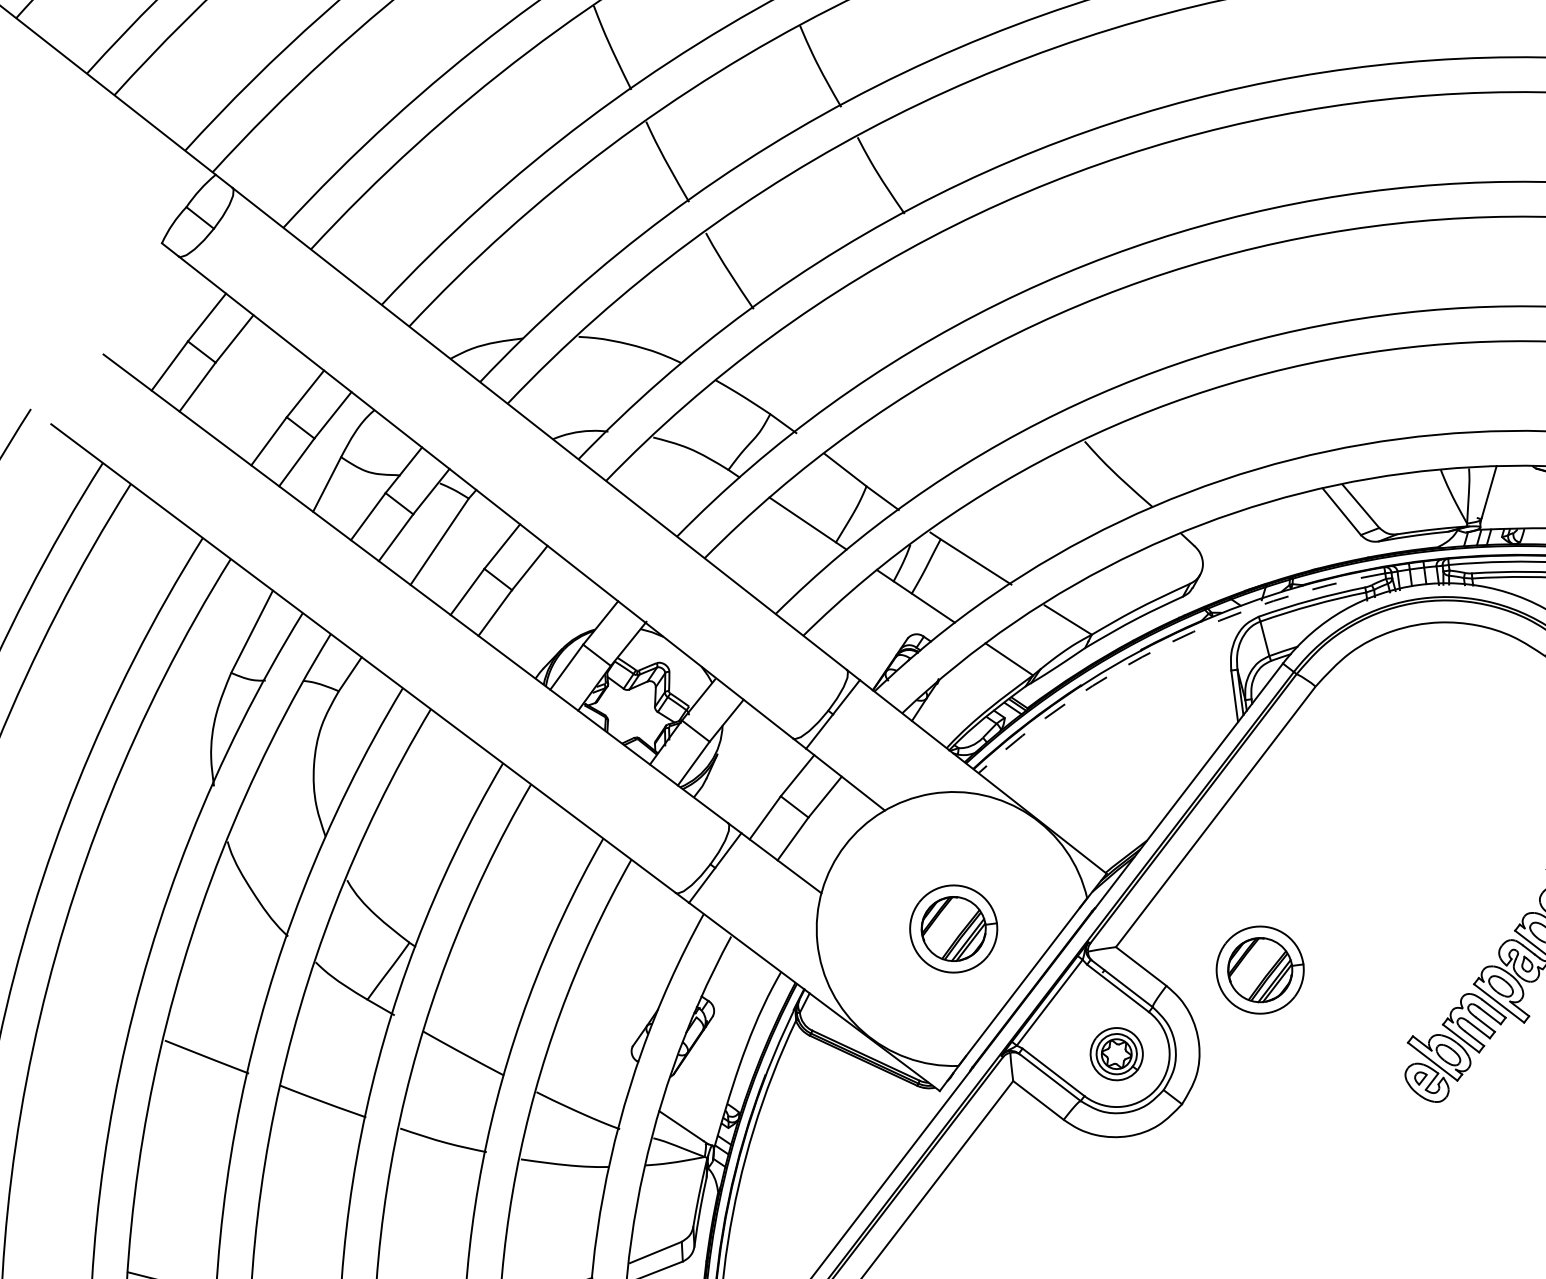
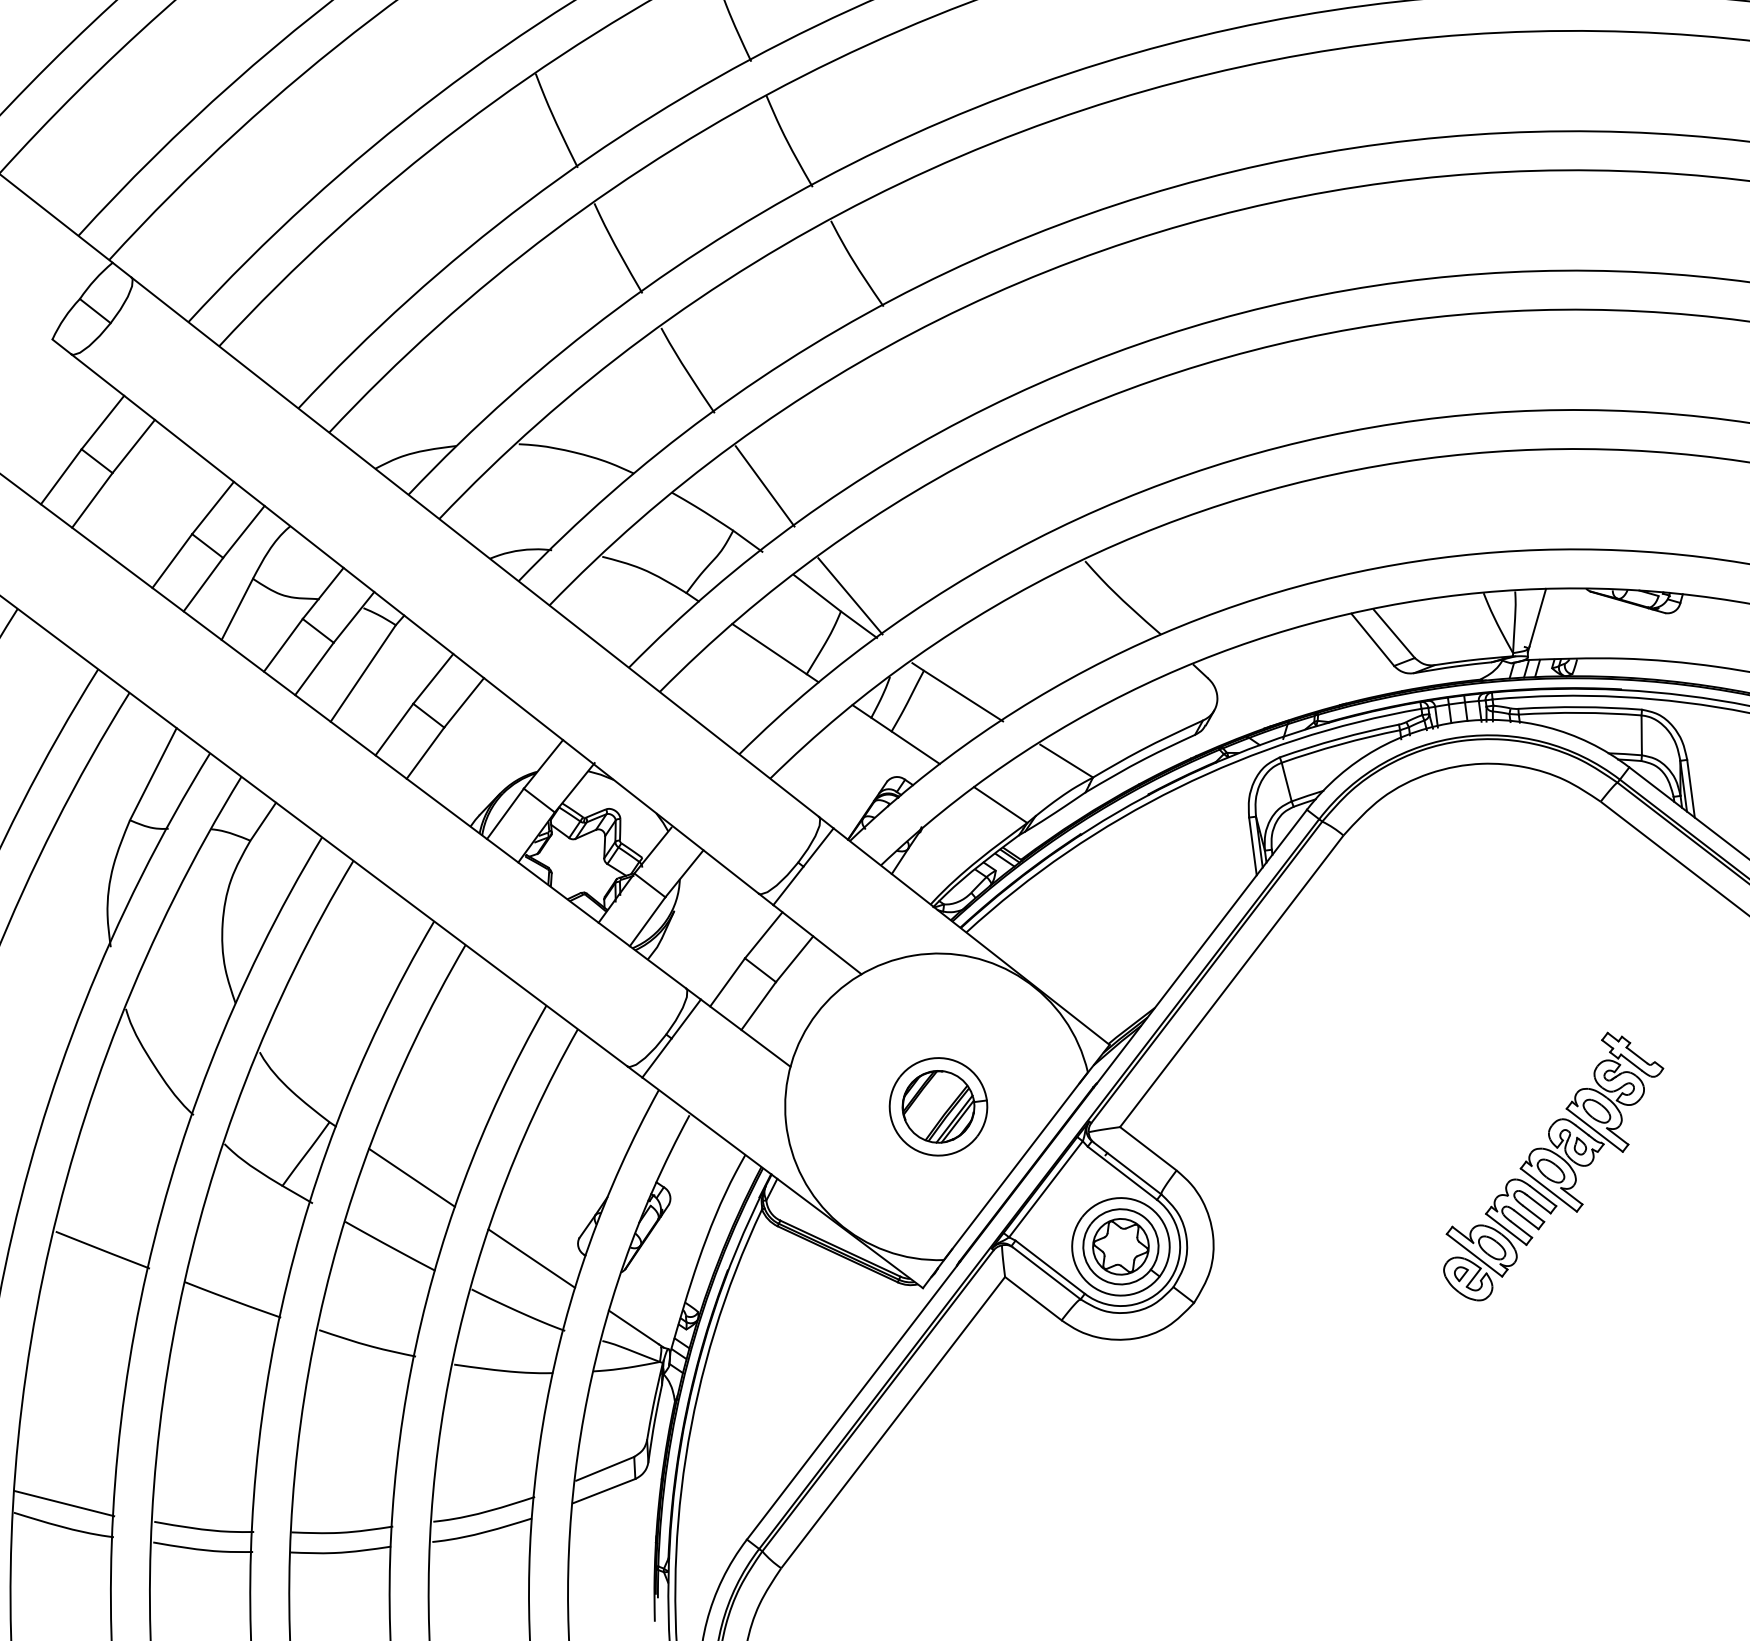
line: (798, 374) -> (764, 486), added
line: (875, 472) -> (850, 596), added
arc: (1167, 643) -> (1177, 787), dashed -> solid
part: (1260, 969) -> (1281, 1152), removed
line: (482, 992) -> (411, 1177), added
part: (1116, 1053) -> (1120, 1246), size x1.67
line: (590, 1064) -> (531, 1258), added

